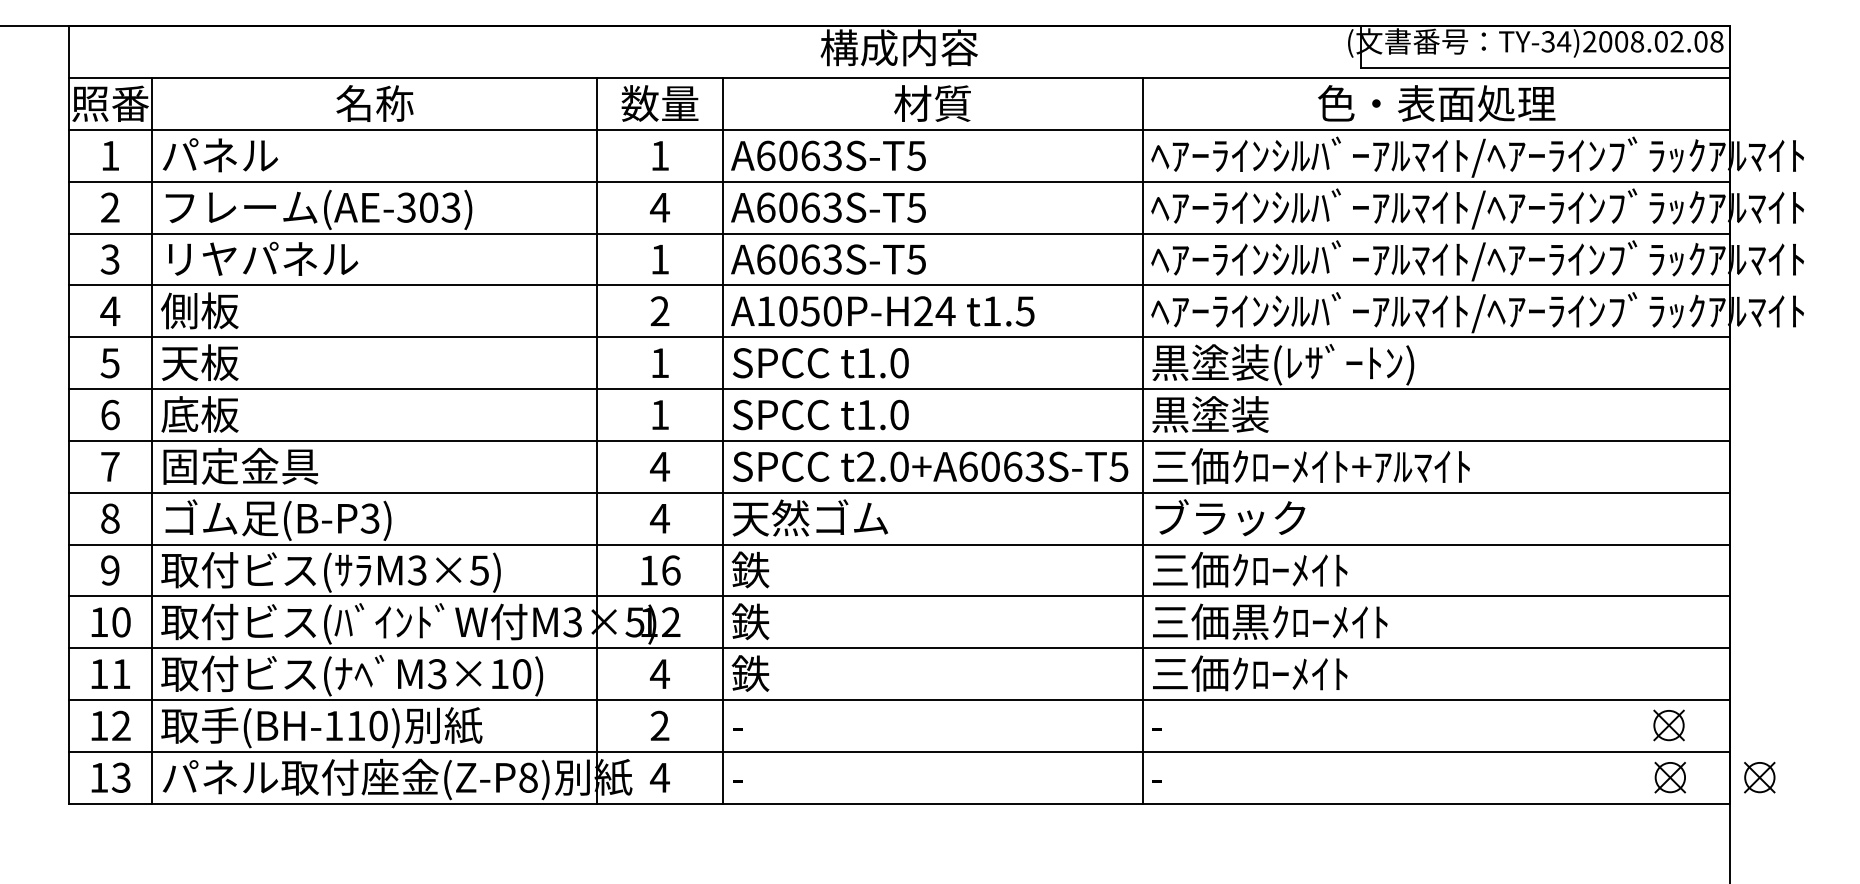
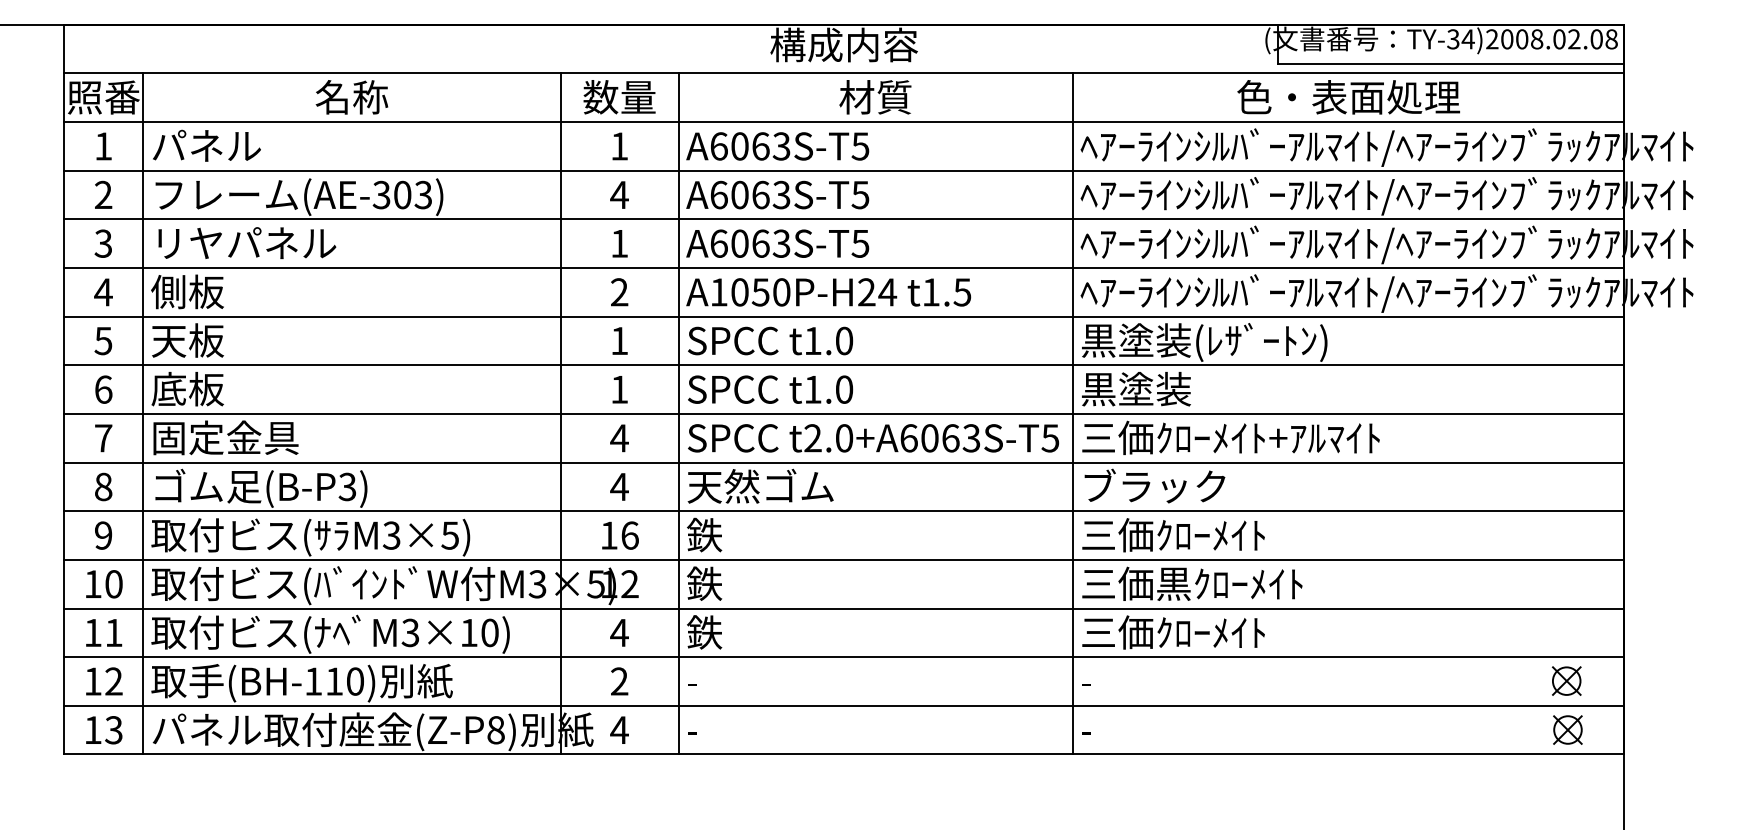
part: (1759, 777) -> (1651, 729), removed

